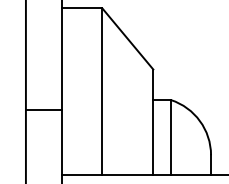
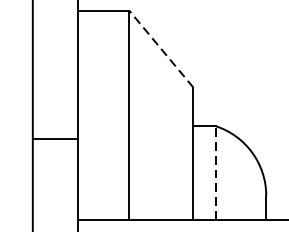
line: (127, 38) -> (160, 48), solid -> dashed
line: (171, 136) -> (216, 172), solid -> dashed

